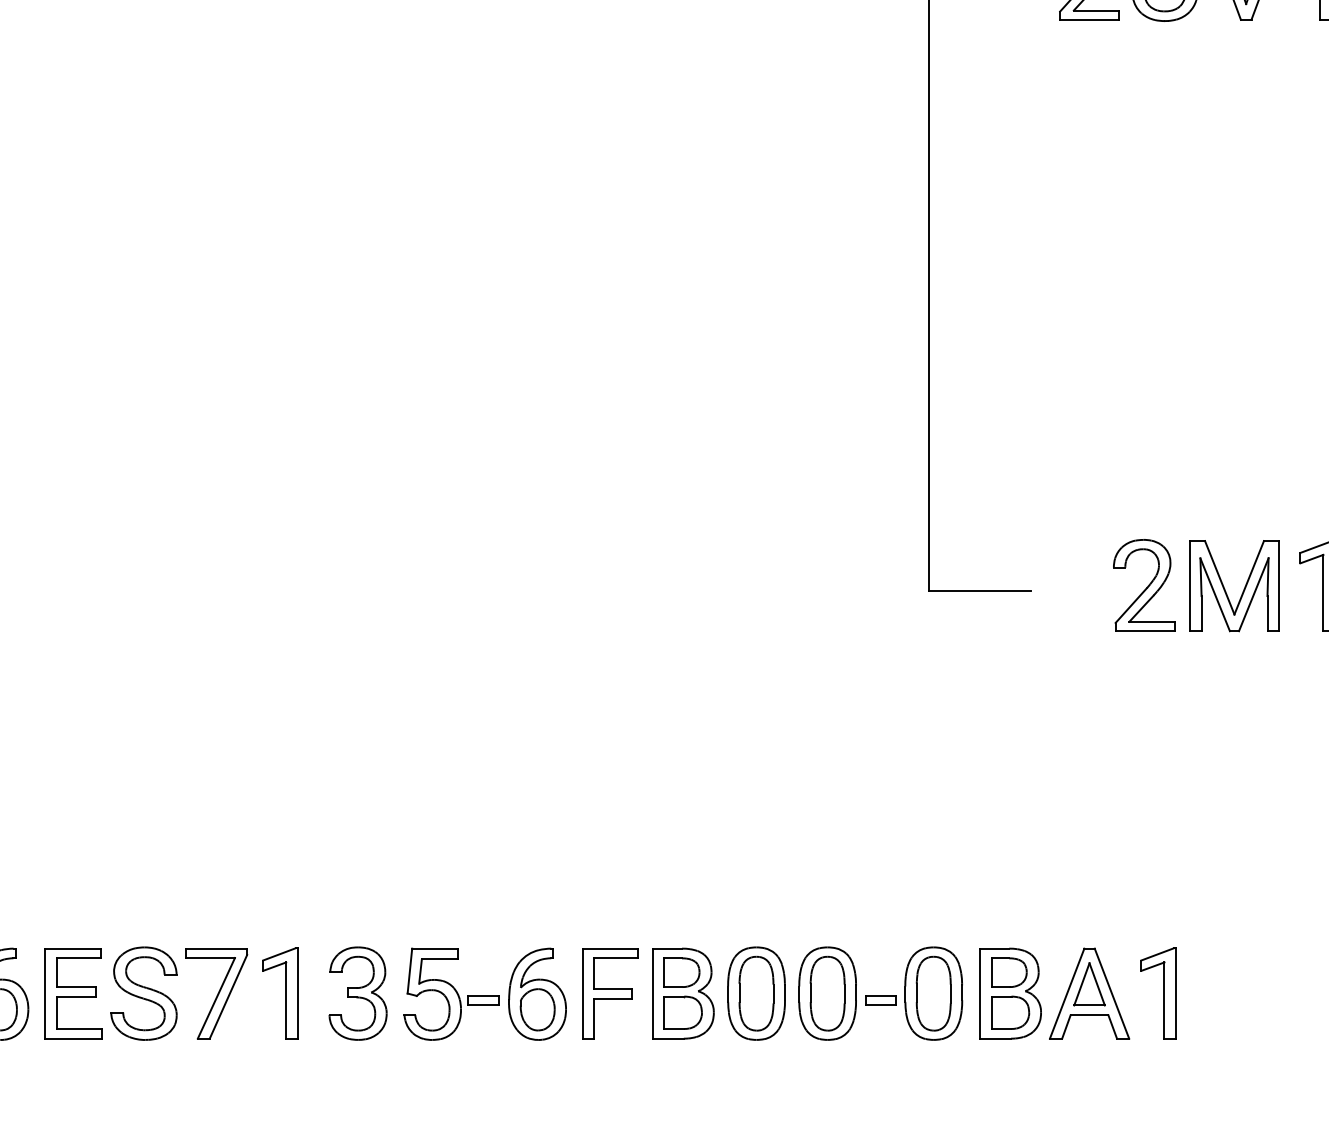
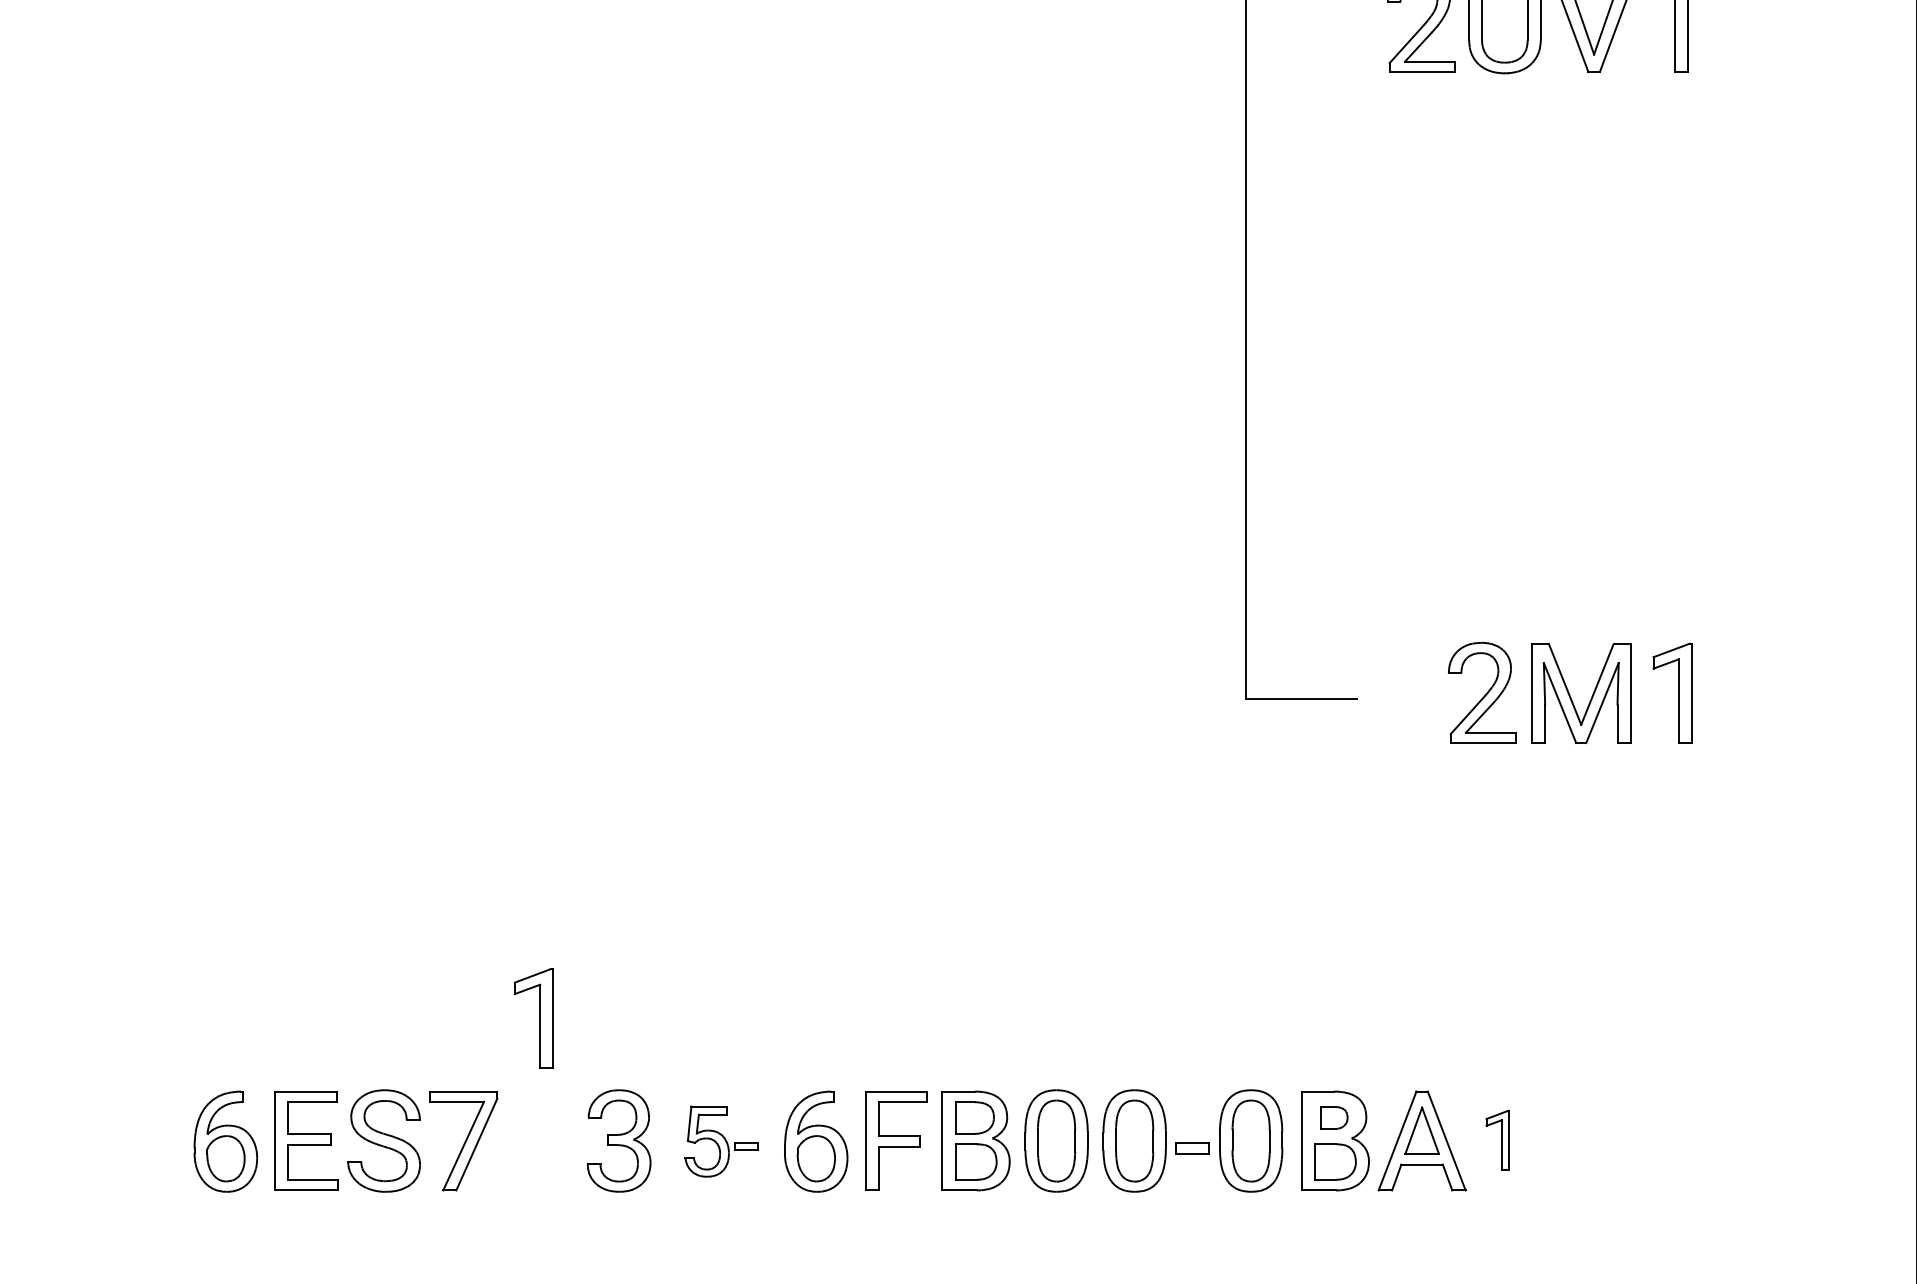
part: (1009, 972) -> (1334, 1117), size x0.7
part: (280, 993) -> (533, 1018), moved
part: (1158, 993) -> (1497, 1140), size x0.6
part: (451, 994) -> (721, 1141), size x0.7

